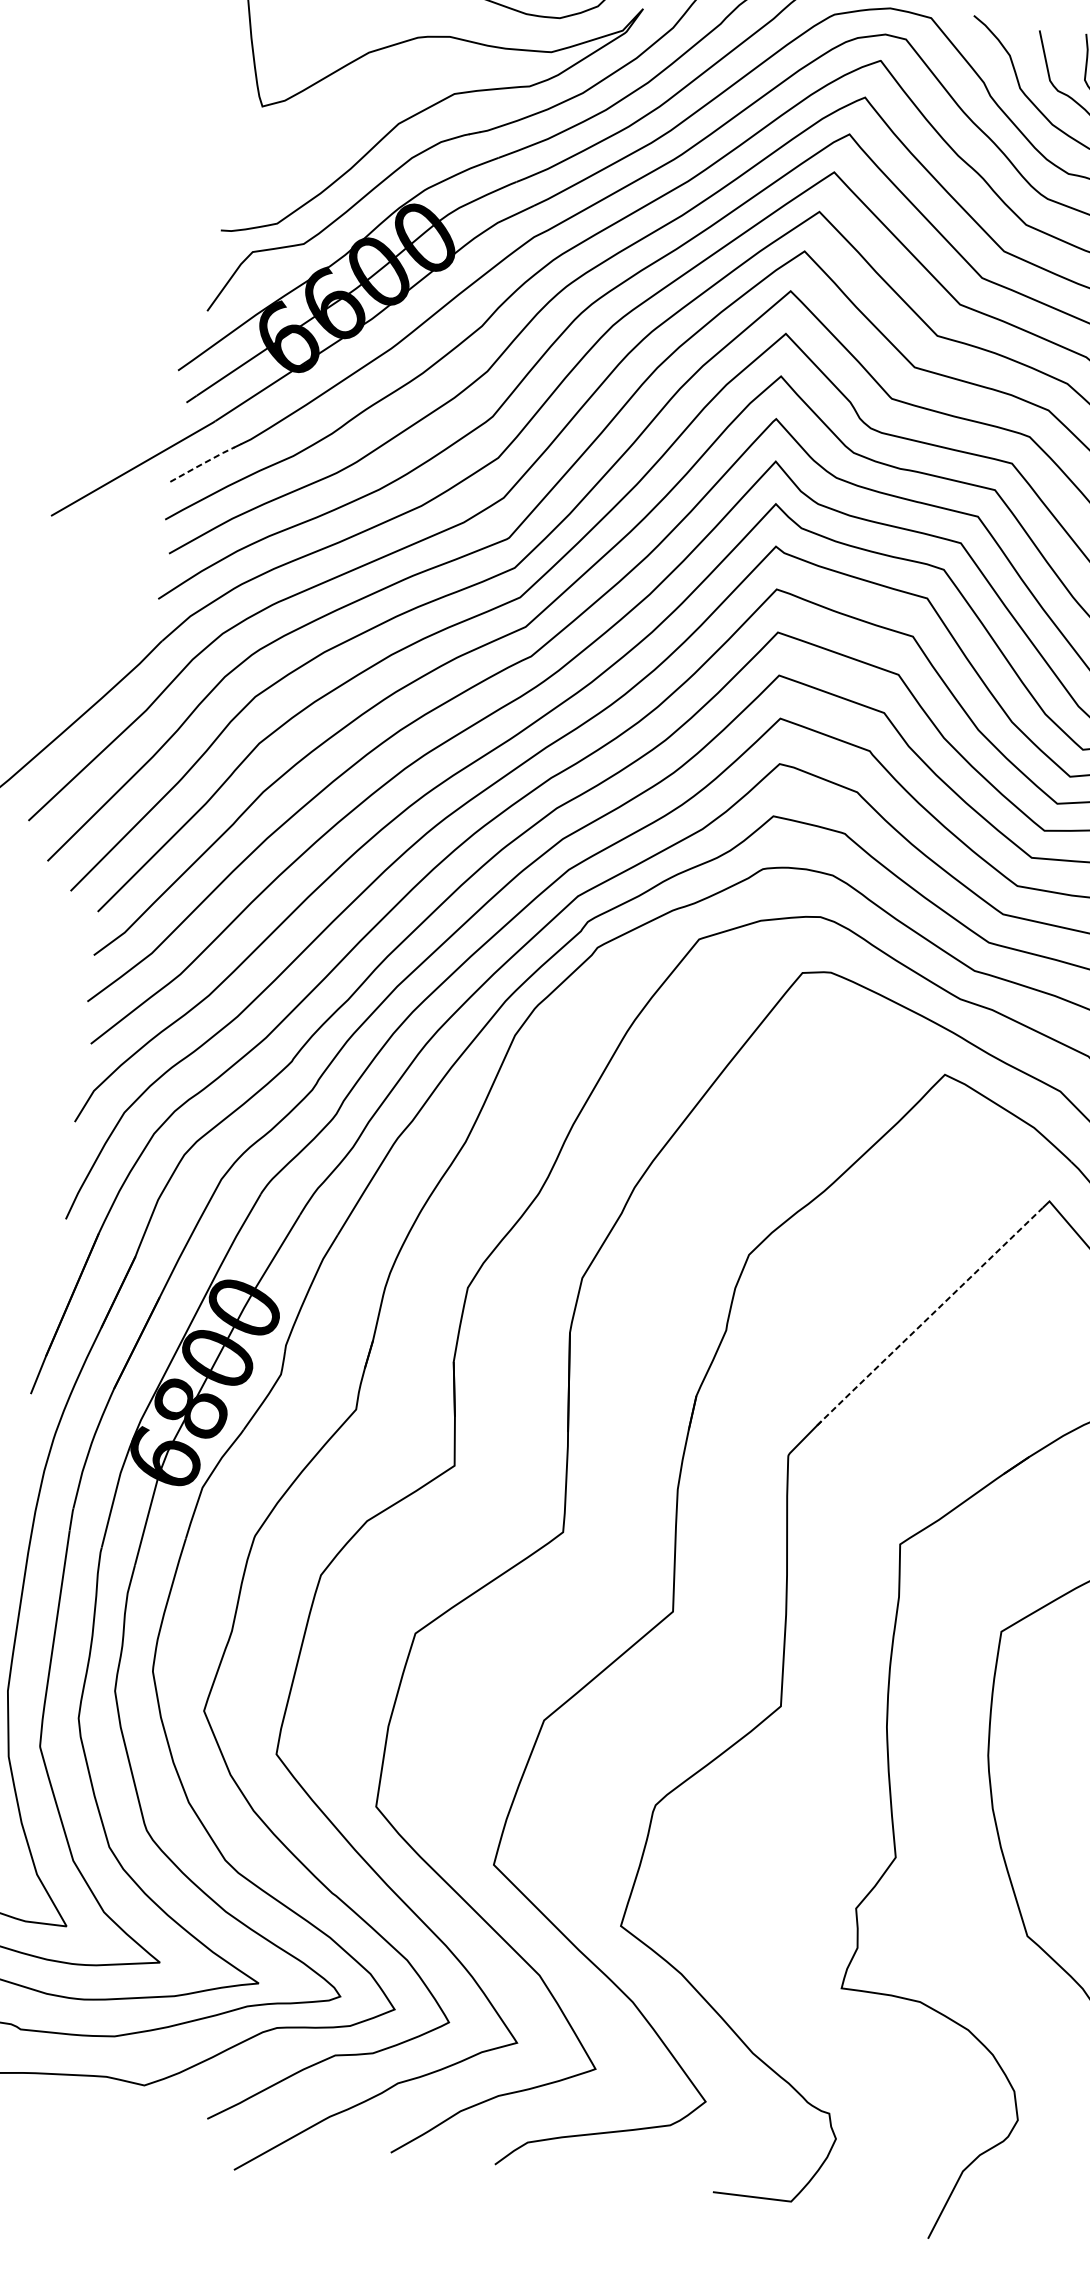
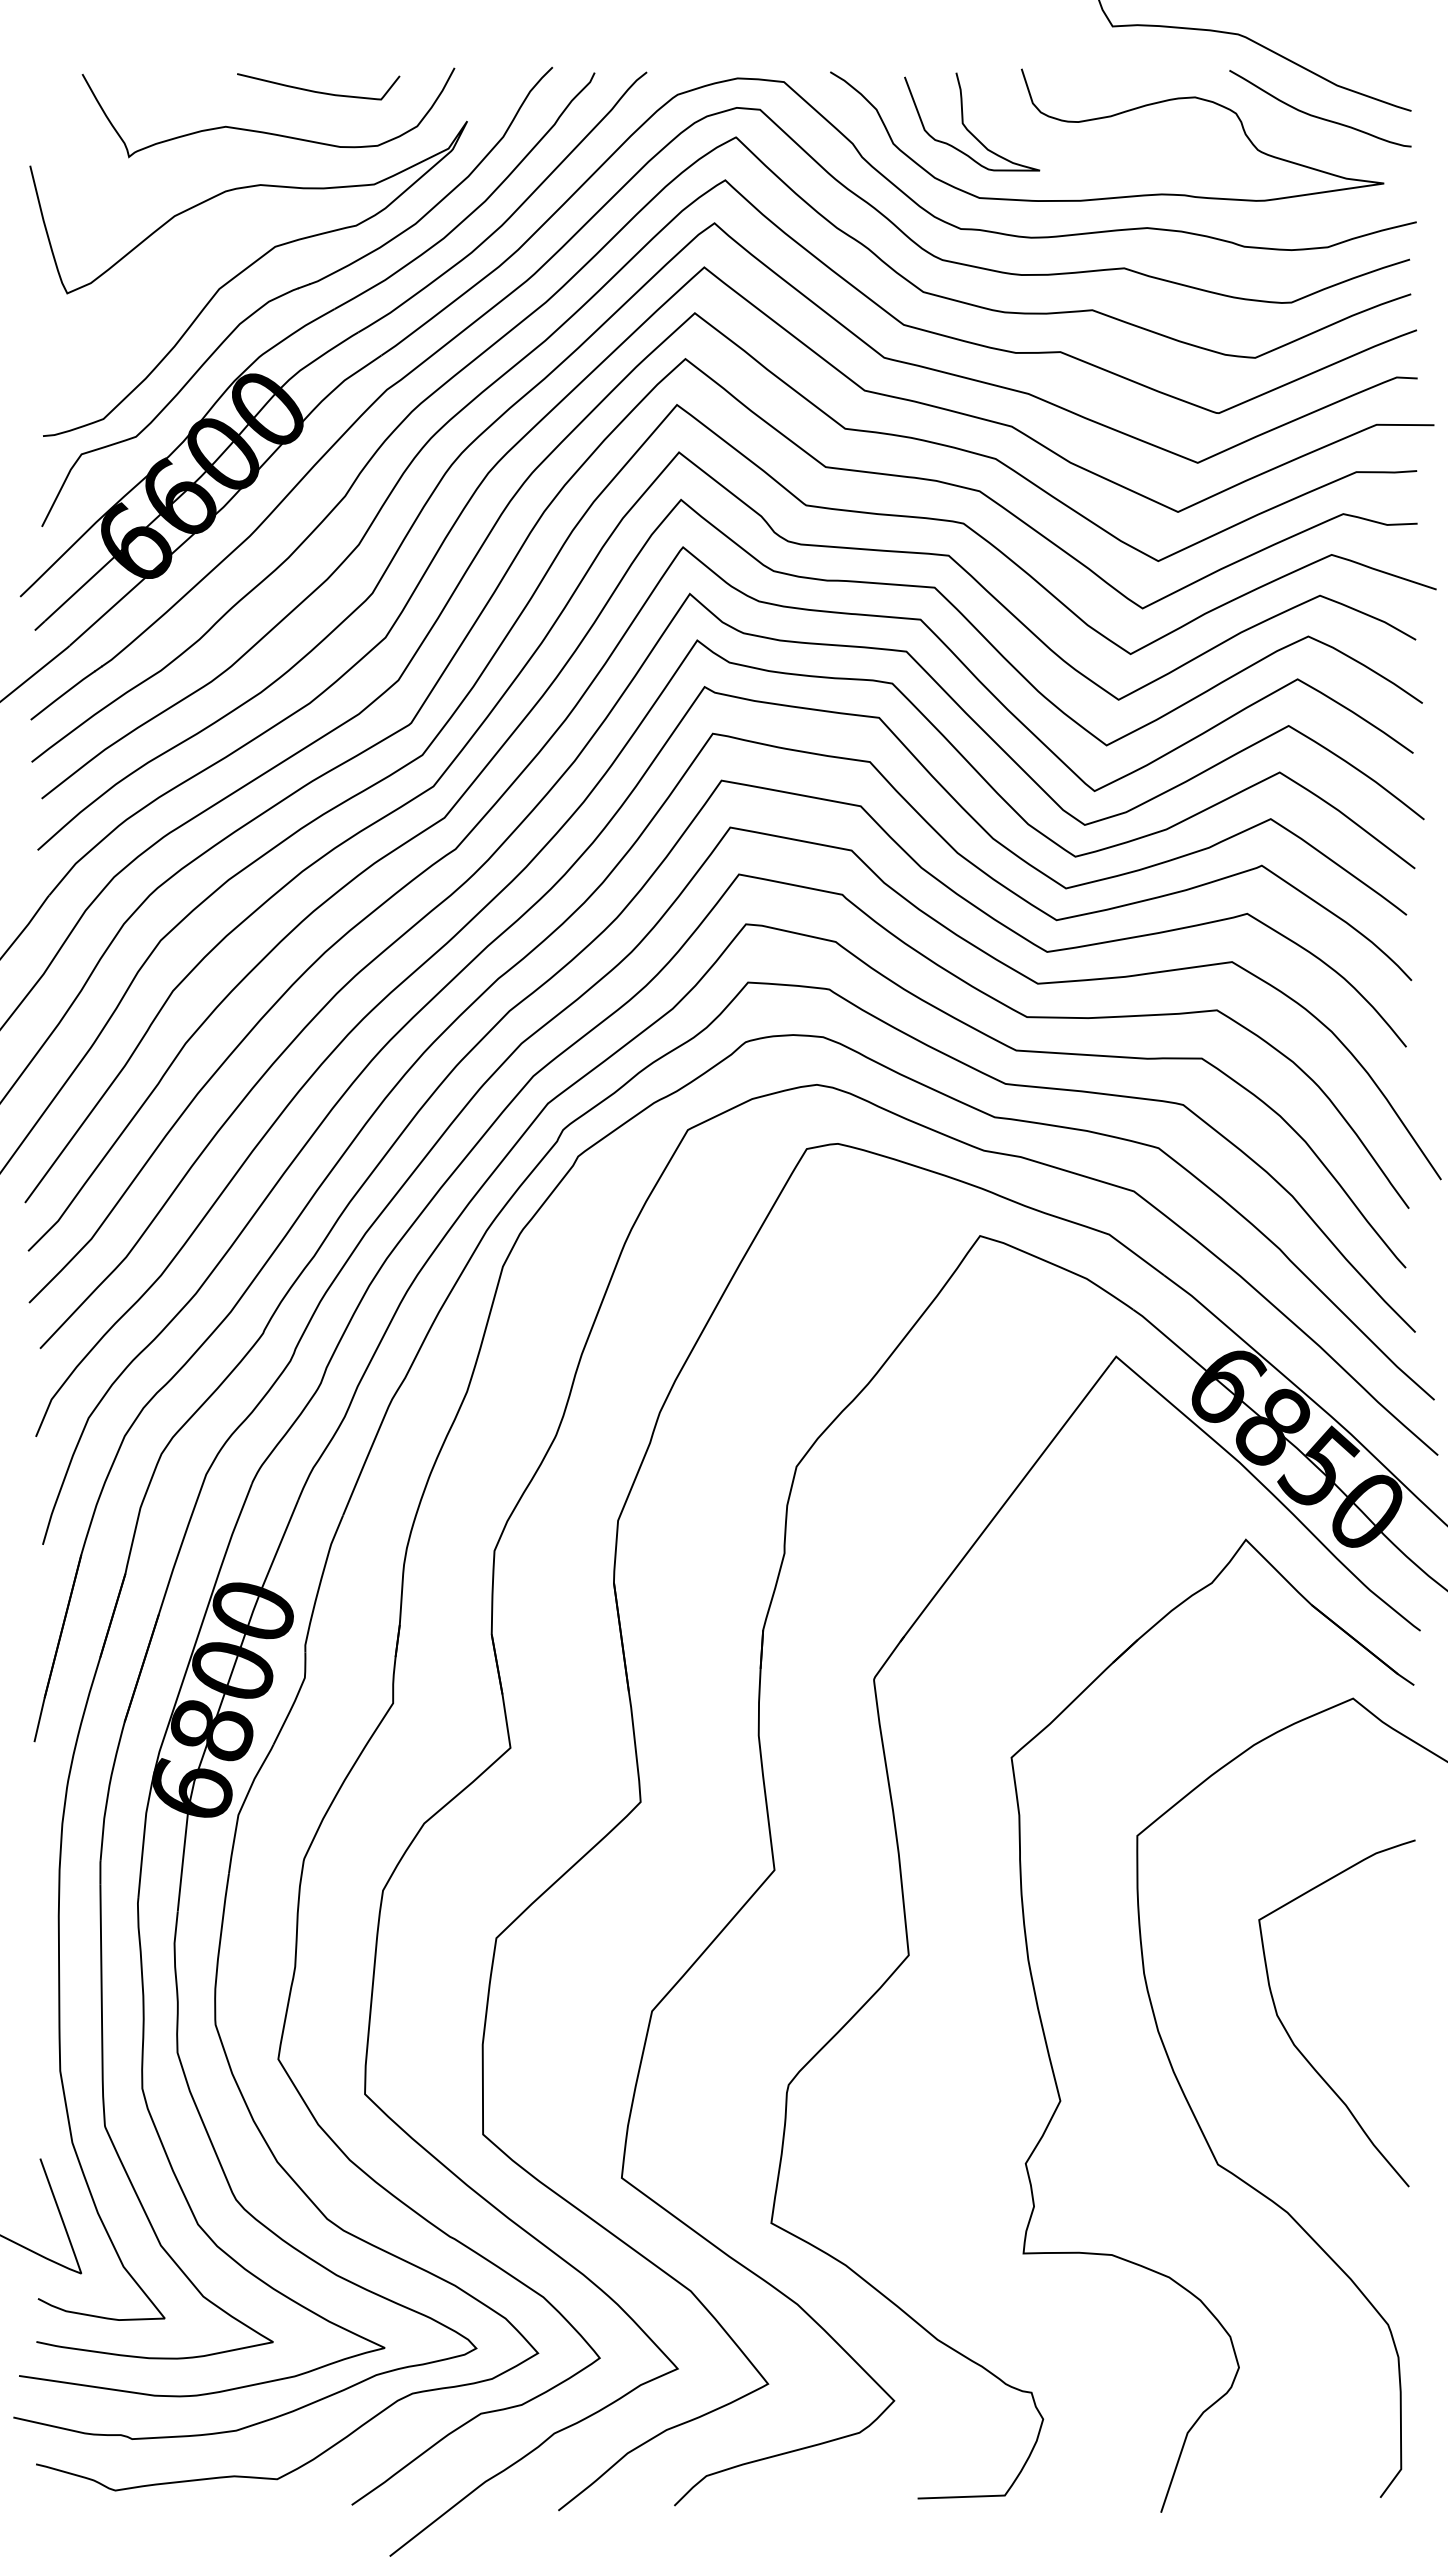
line: (202, 463) -> (62, 694), dashed -> solid
line: (929, 1317) -> (1004, 1504), dashed -> solid

